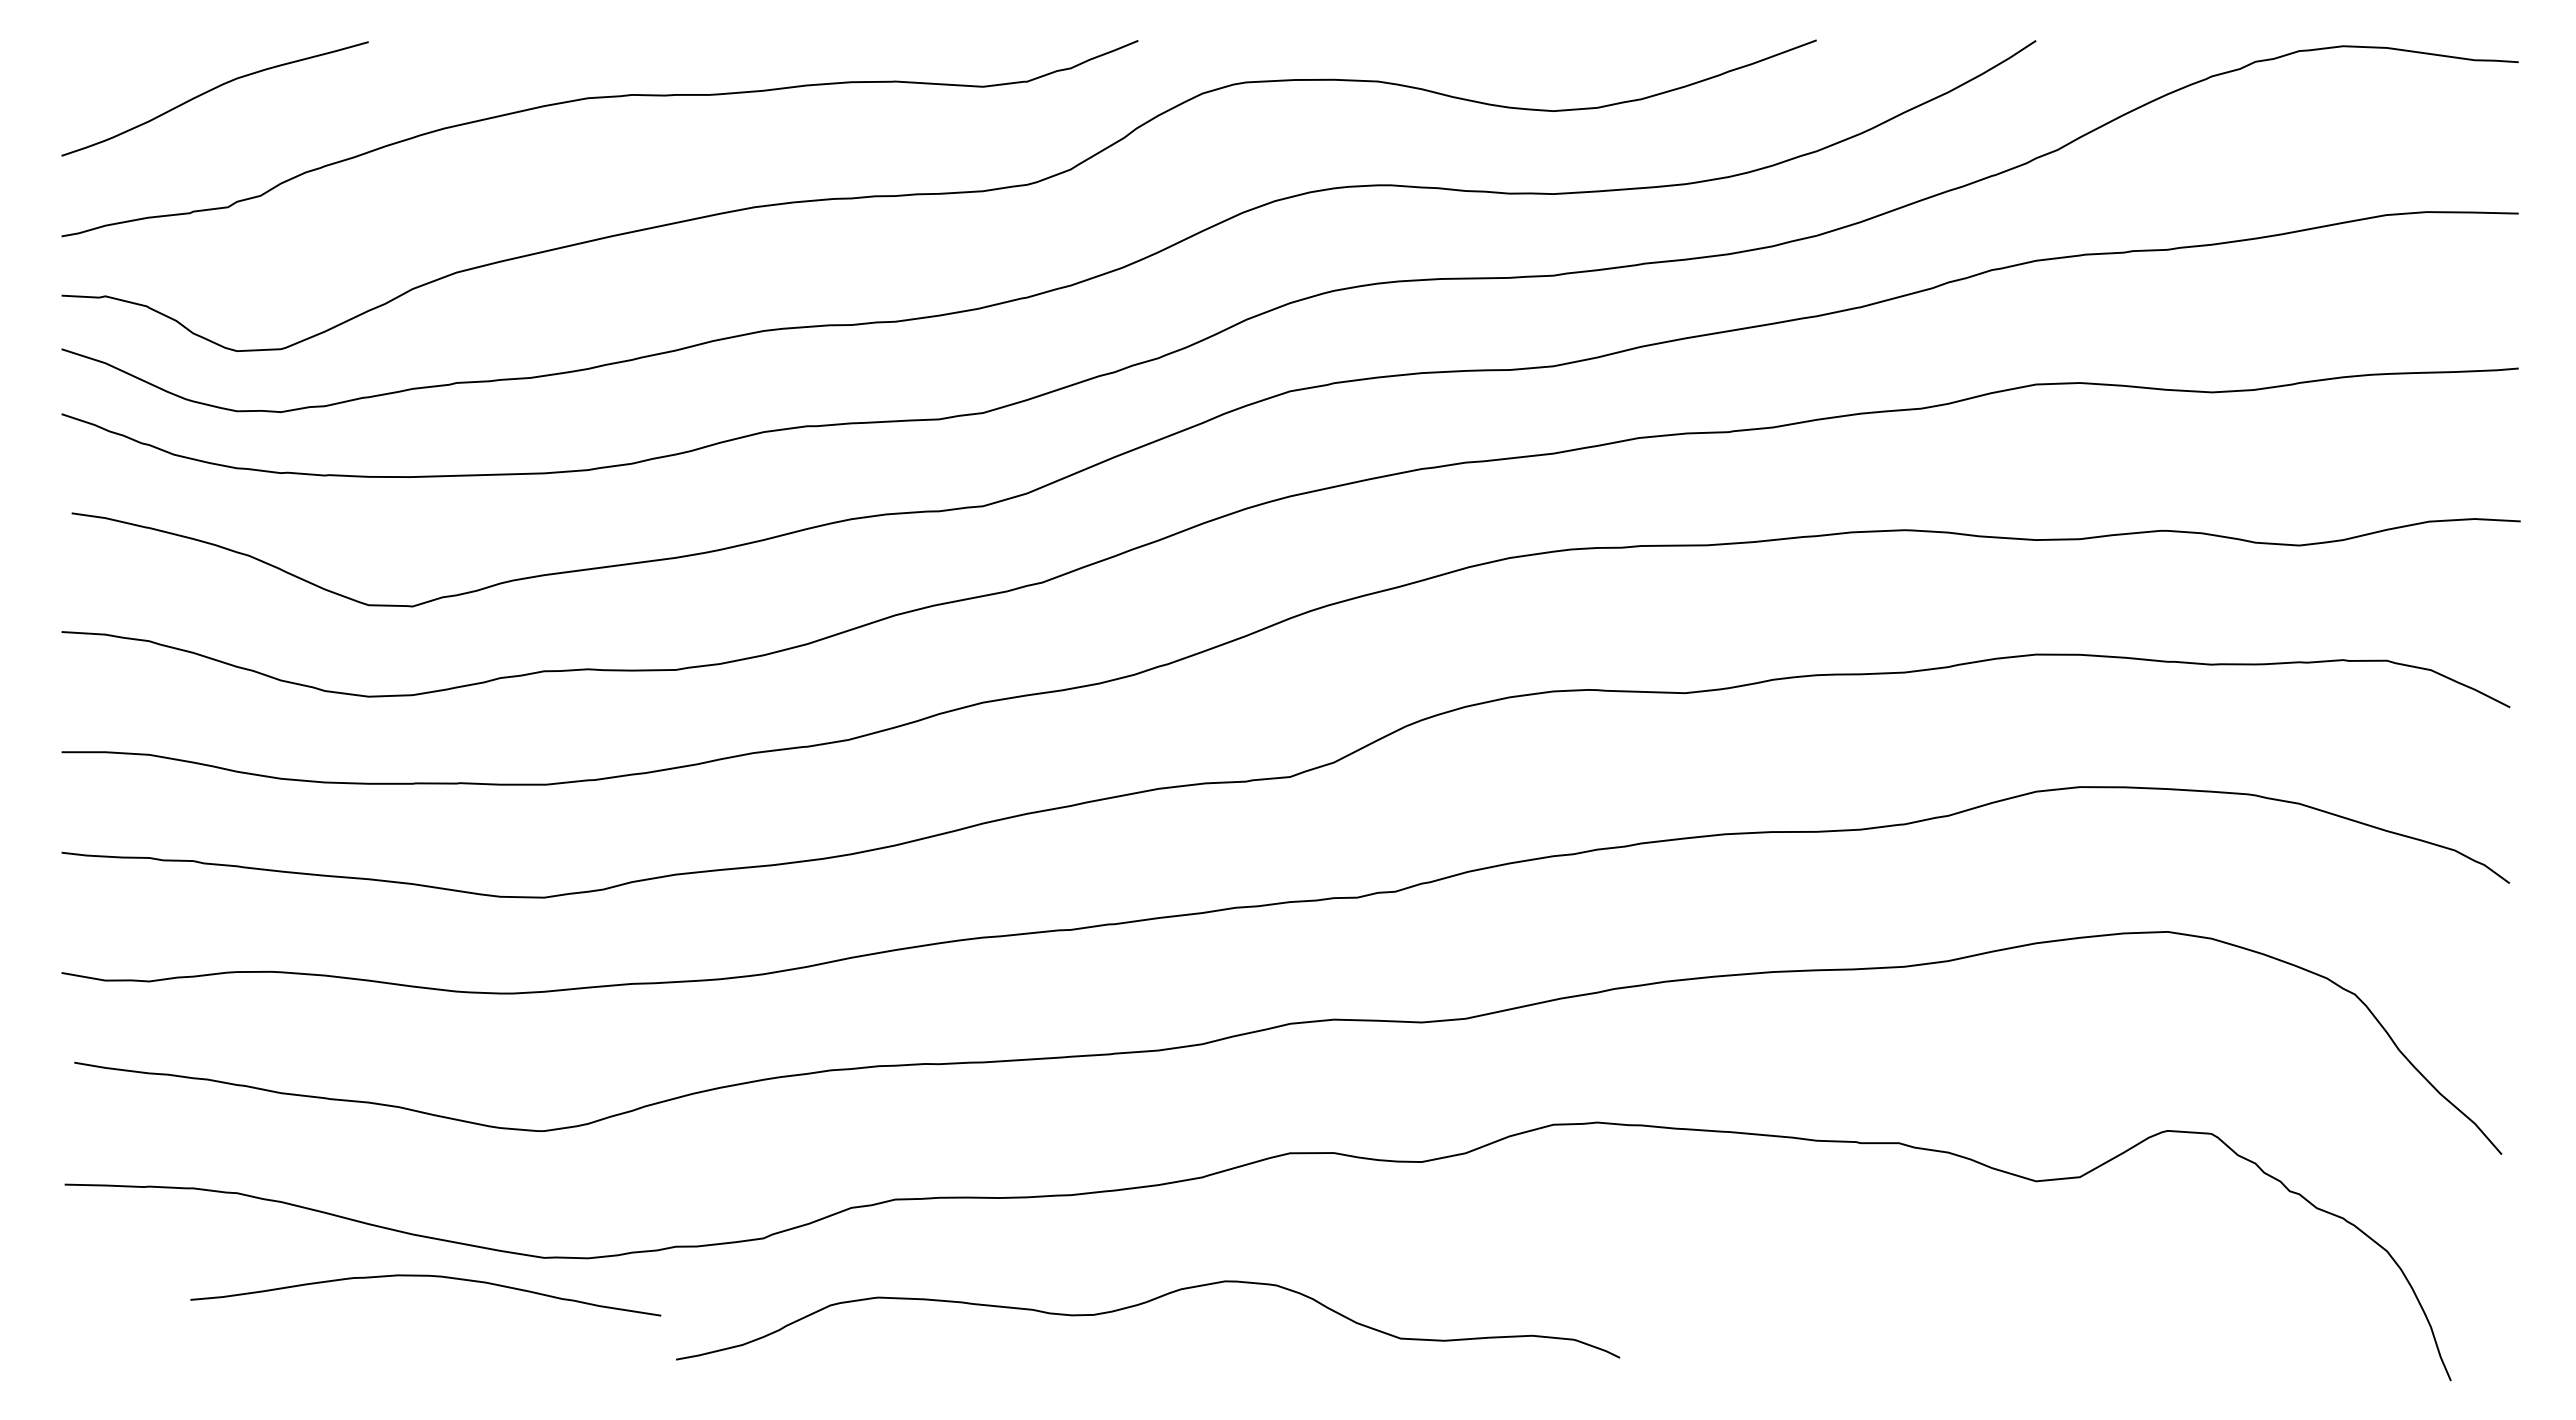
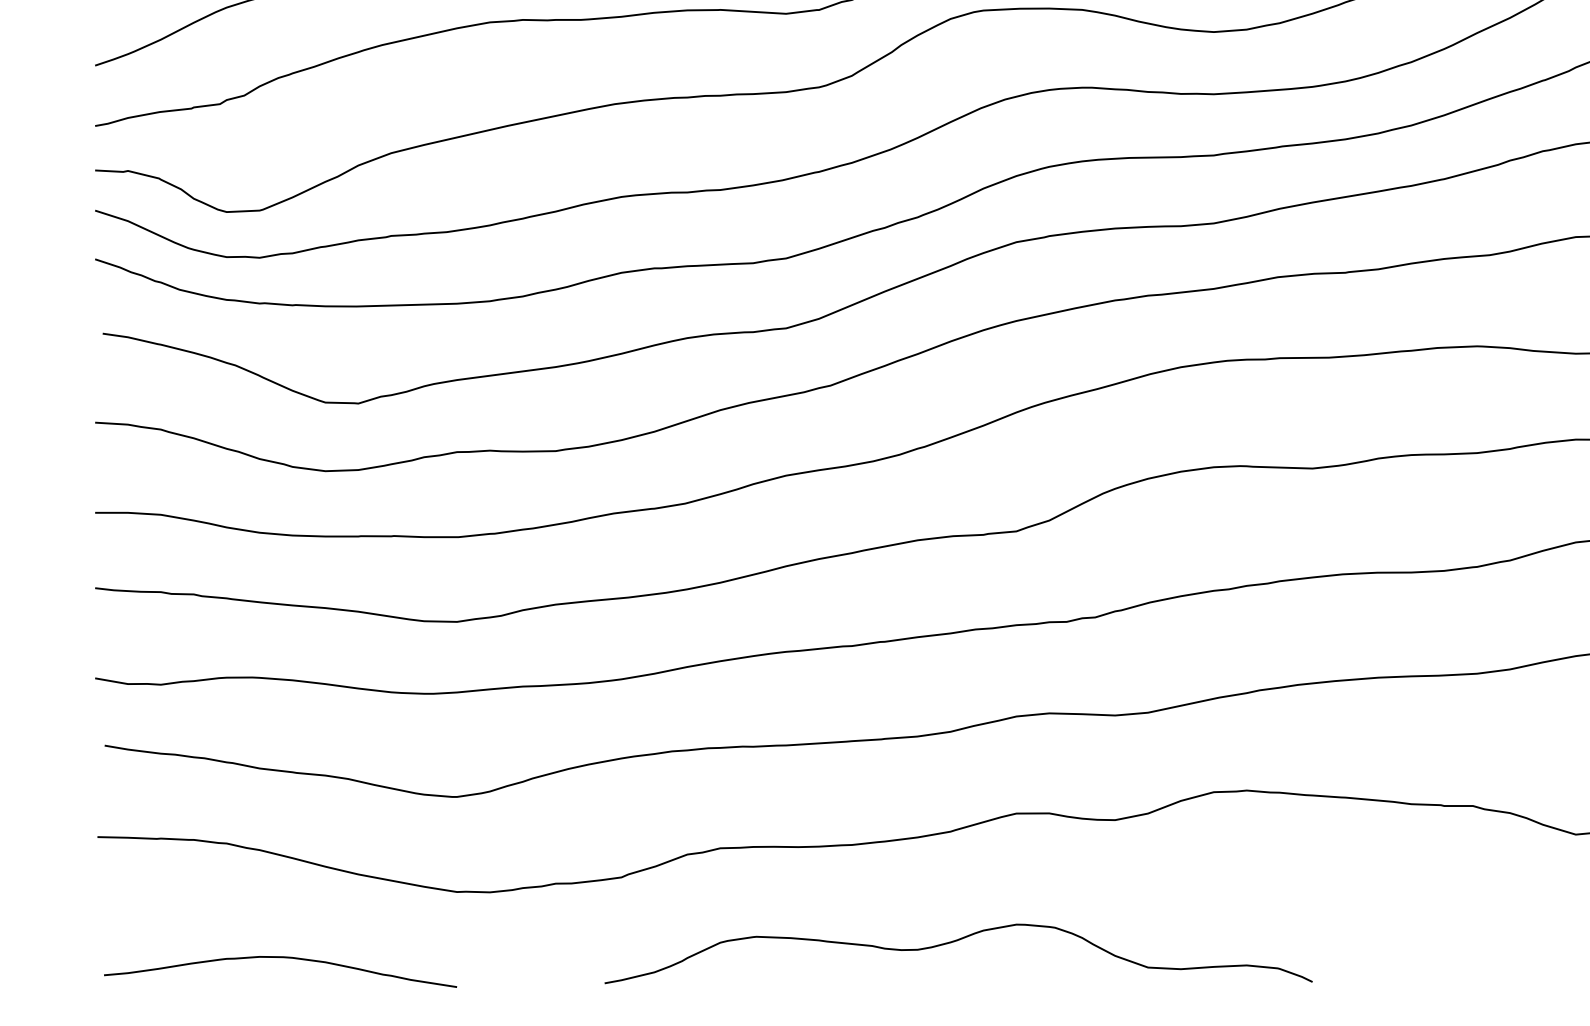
curve: (425, 1276) -> (280, 957), moved
curve: (1143, 1304) -> (955, 941), moved

